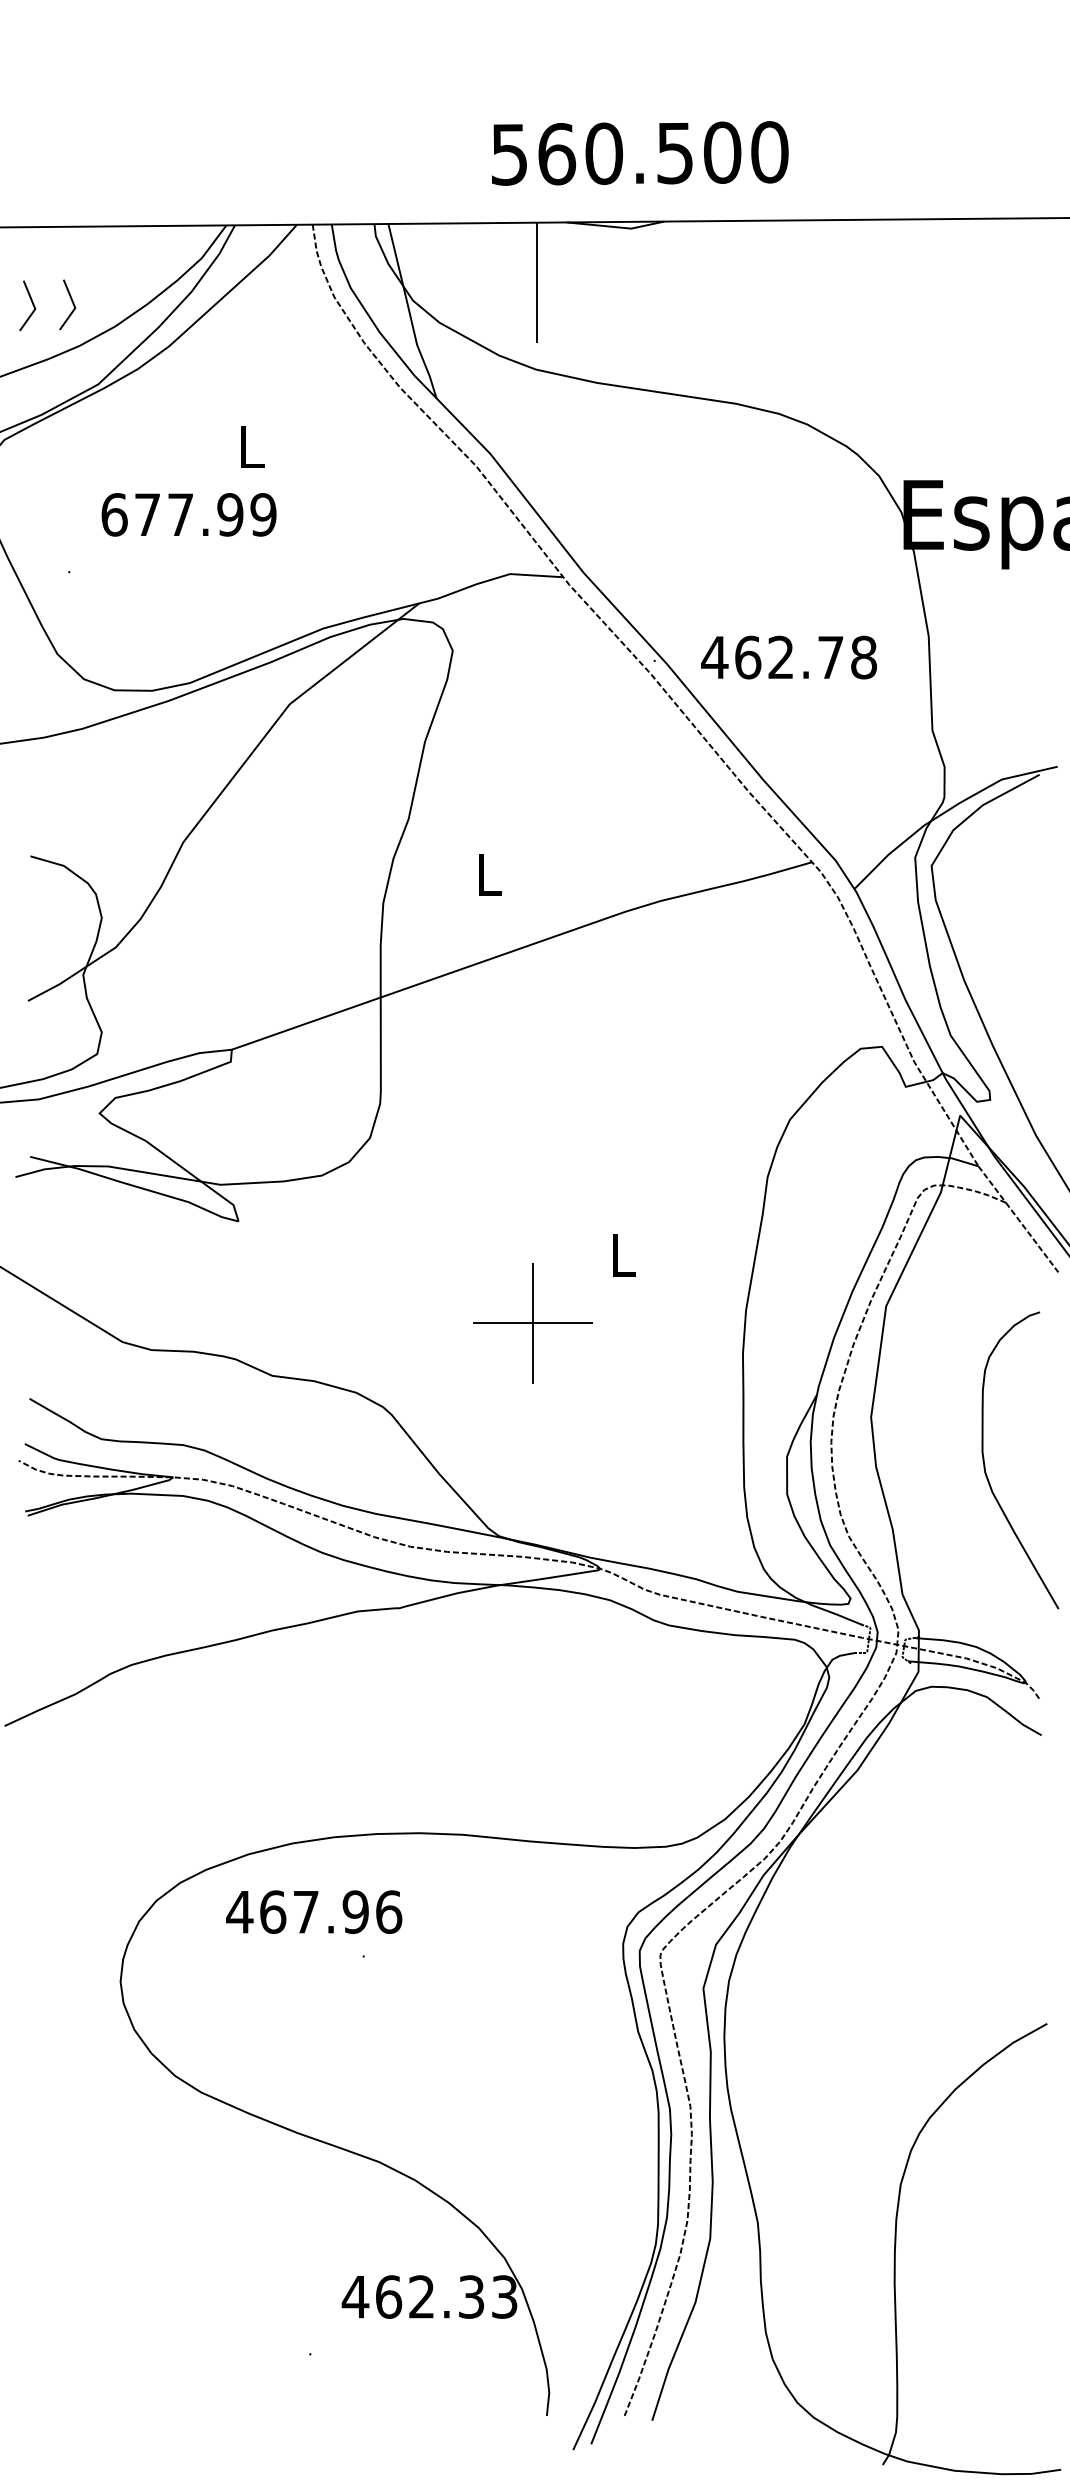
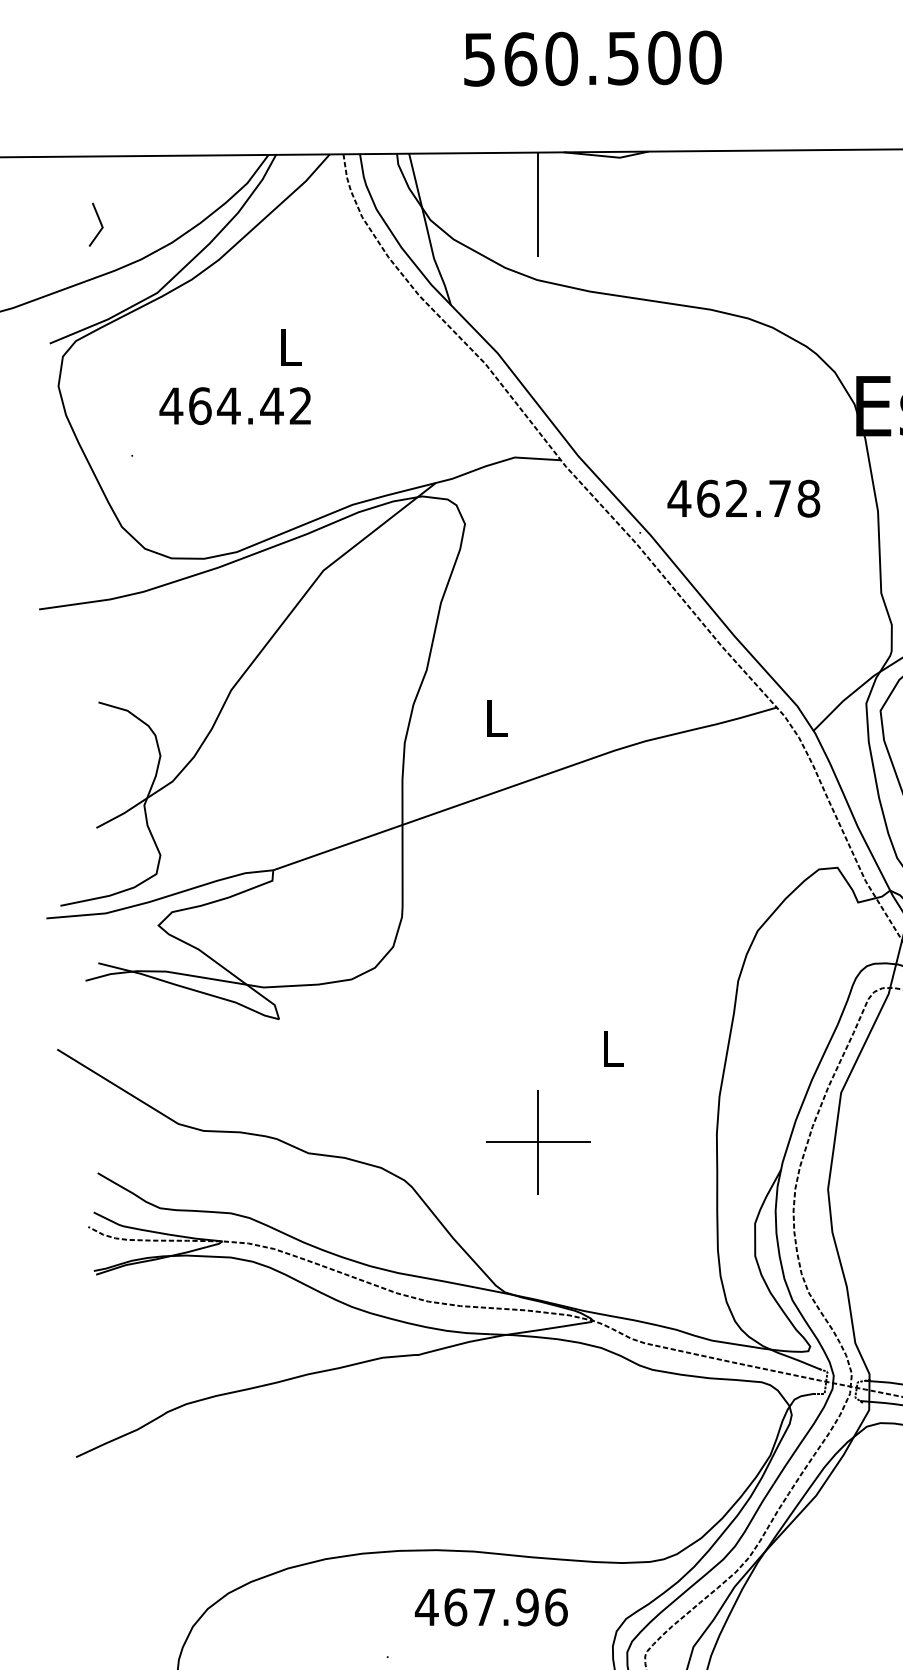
text: (640, 153) -> (593, 58), moved
line: (71, 301) -> (134, 220), removed
text: (188, 514) -> (235, 405), 677.99 -> 464.42
text: (789, 657) -> (744, 498), moved
part: (532, 1323) -> (537, 1142), moved
text: (314, 1911) -> (491, 1606), moved

